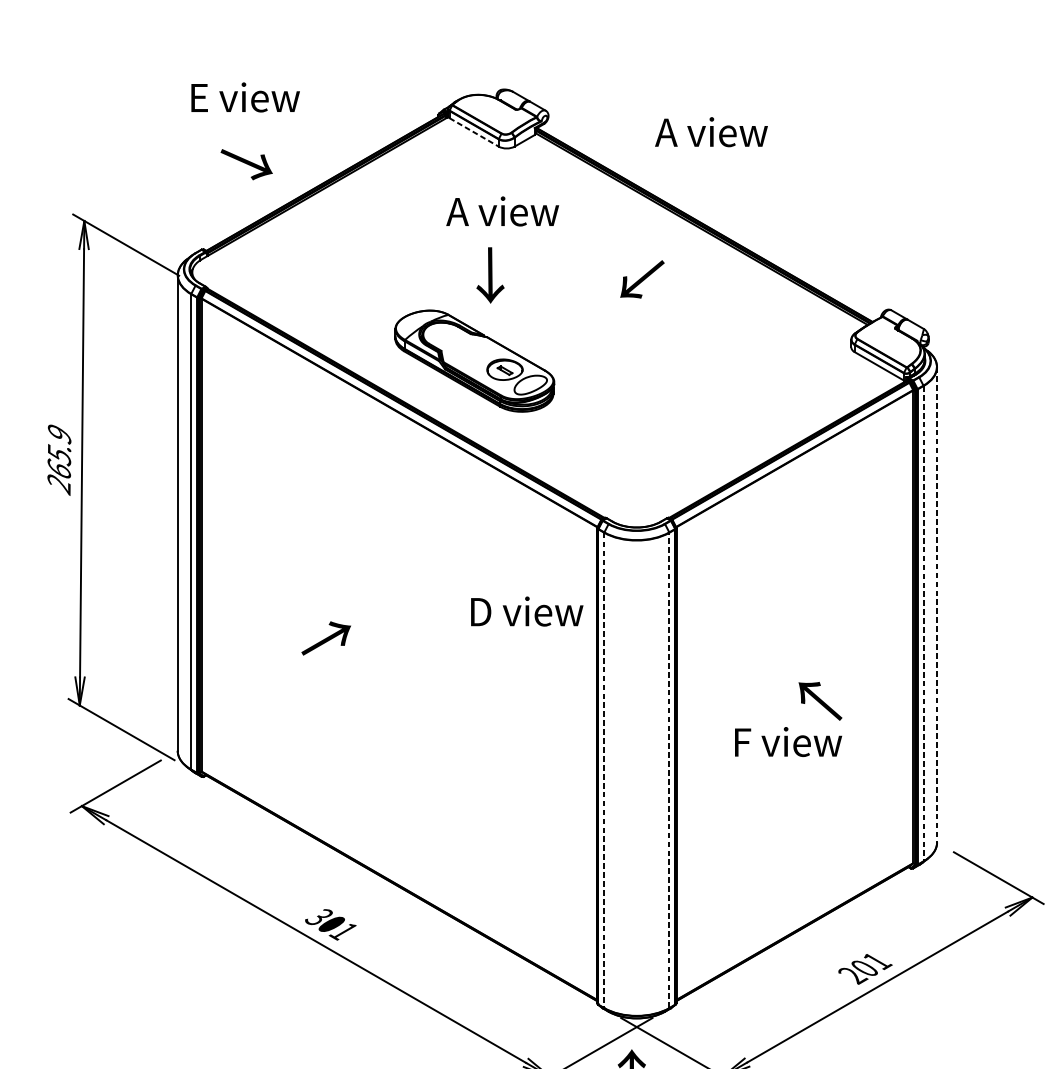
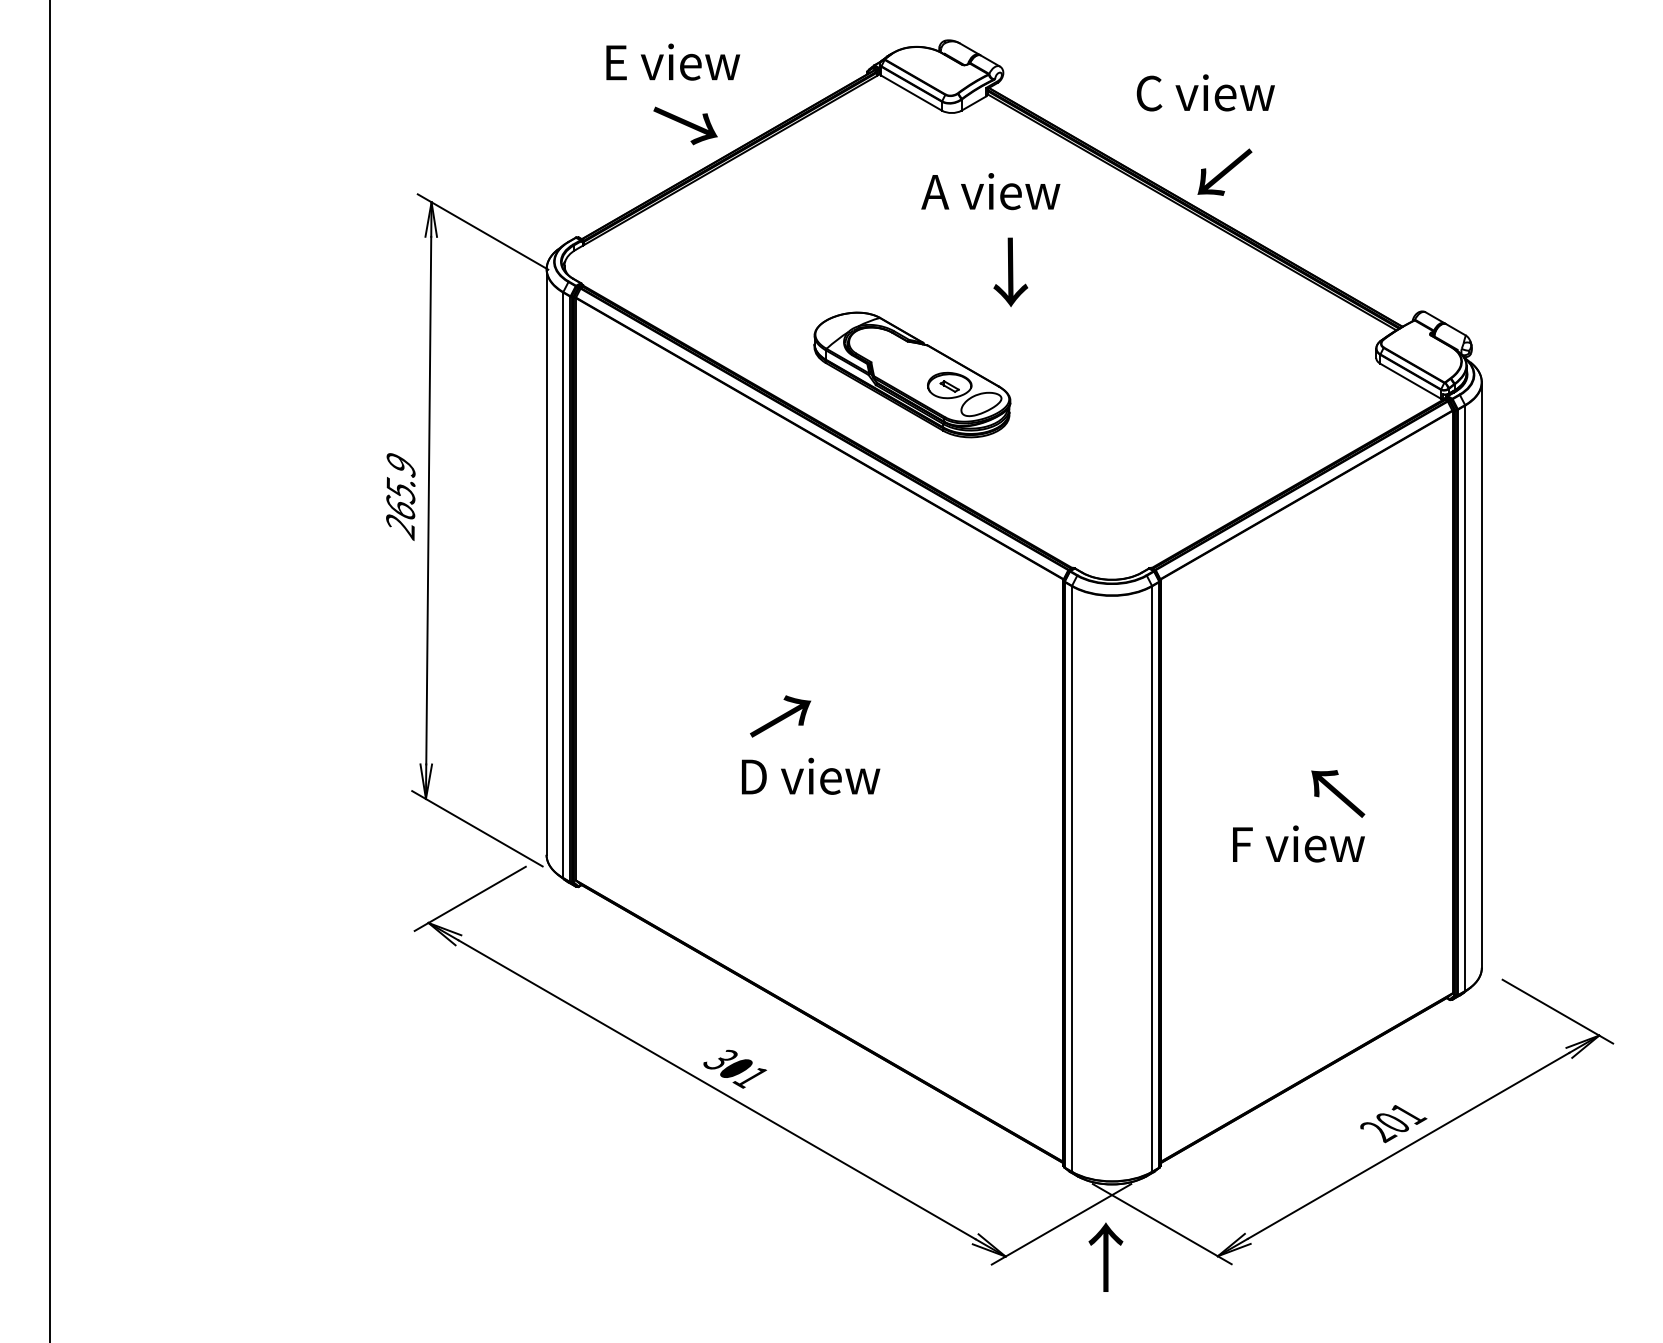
text: (245, 96) -> (673, 61), moved
text: (711, 131) -> (1204, 92), A view -> C view
line: (474, 132) -> (912, 93), dashed -> solid
text: (246, 164) -> (685, 125), moved
text: (502, 211) -> (990, 191), moved
text: (490, 274) -> (1010, 271), moved
text: (642, 278) -> (1224, 171), moved
line: (936, 605) -> (1481, 675), dashed -> solid
text: (527, 610) -> (811, 775), moved
line: (923, 623) -> (1465, 698), dashed -> solid
text: (326, 638) -> (780, 716), moved
line: (603, 770) -> (1071, 879), dashed -> solid
line: (669, 770) -> (1152, 879), dashed -> solid

